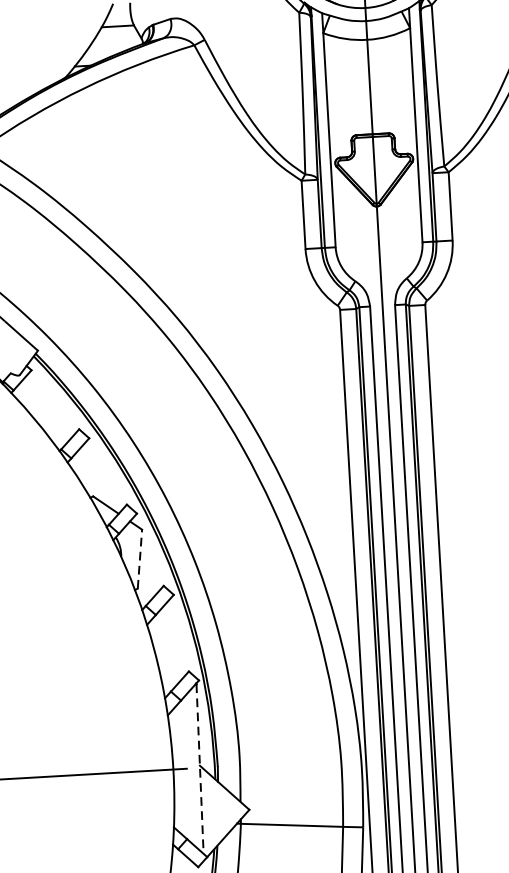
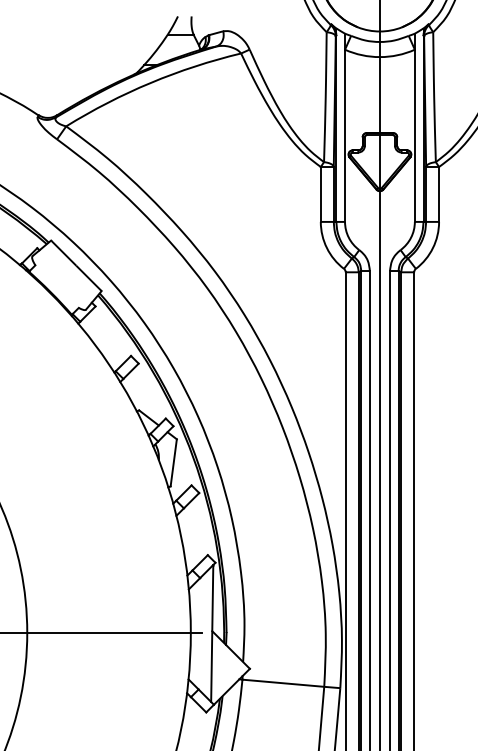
line: (139, 558) -> (173, 462), dashed -> solid
line: (200, 769) -> (212, 634), dashed -> solid

